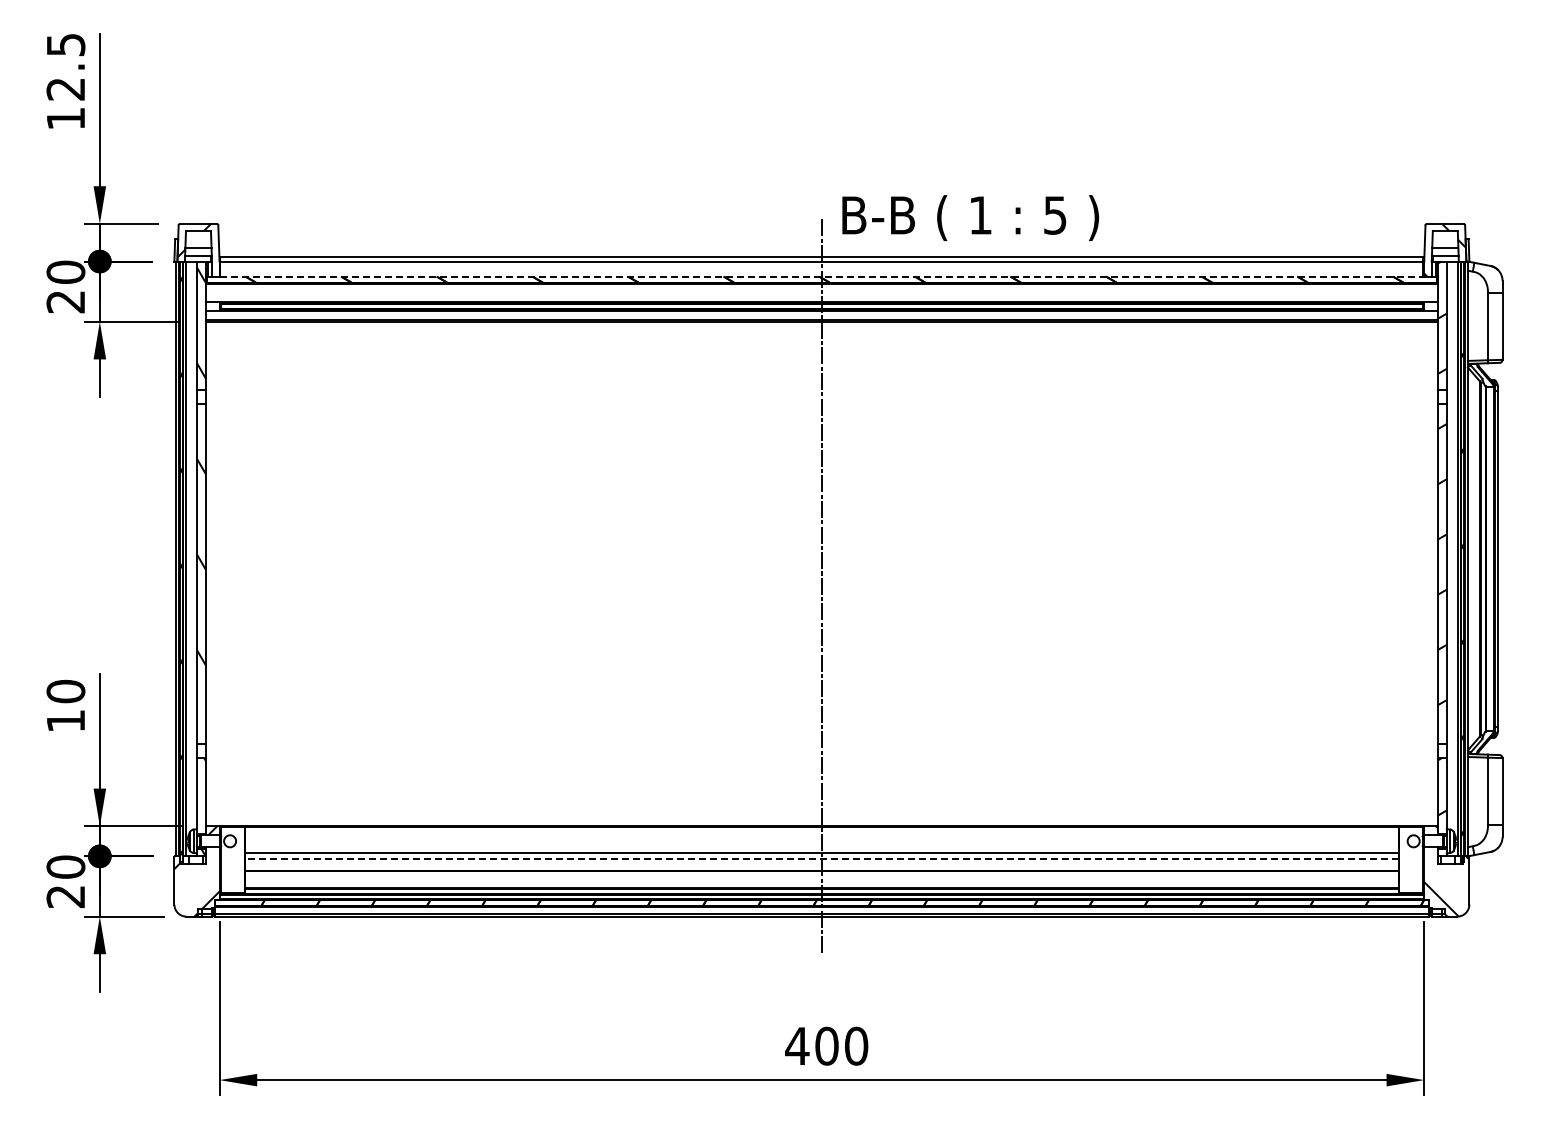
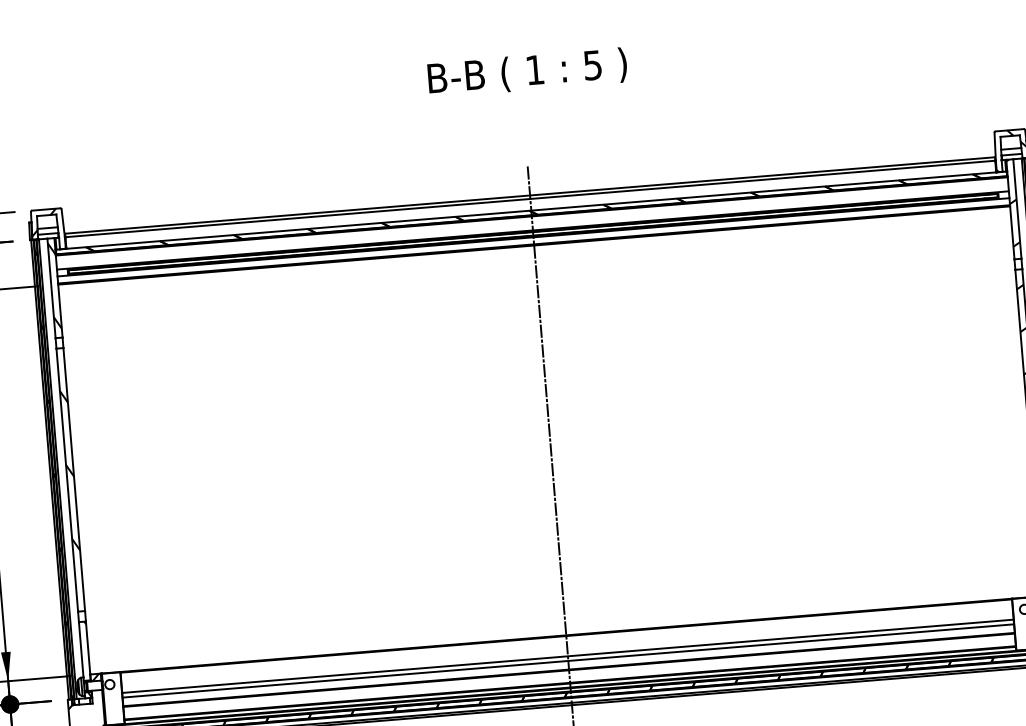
text: (970, 217) -> (527, 72), moved
line: (821, 276) -> (531, 210), dashed -> solid
line: (821, 859) -> (568, 661), dashed -> solid

